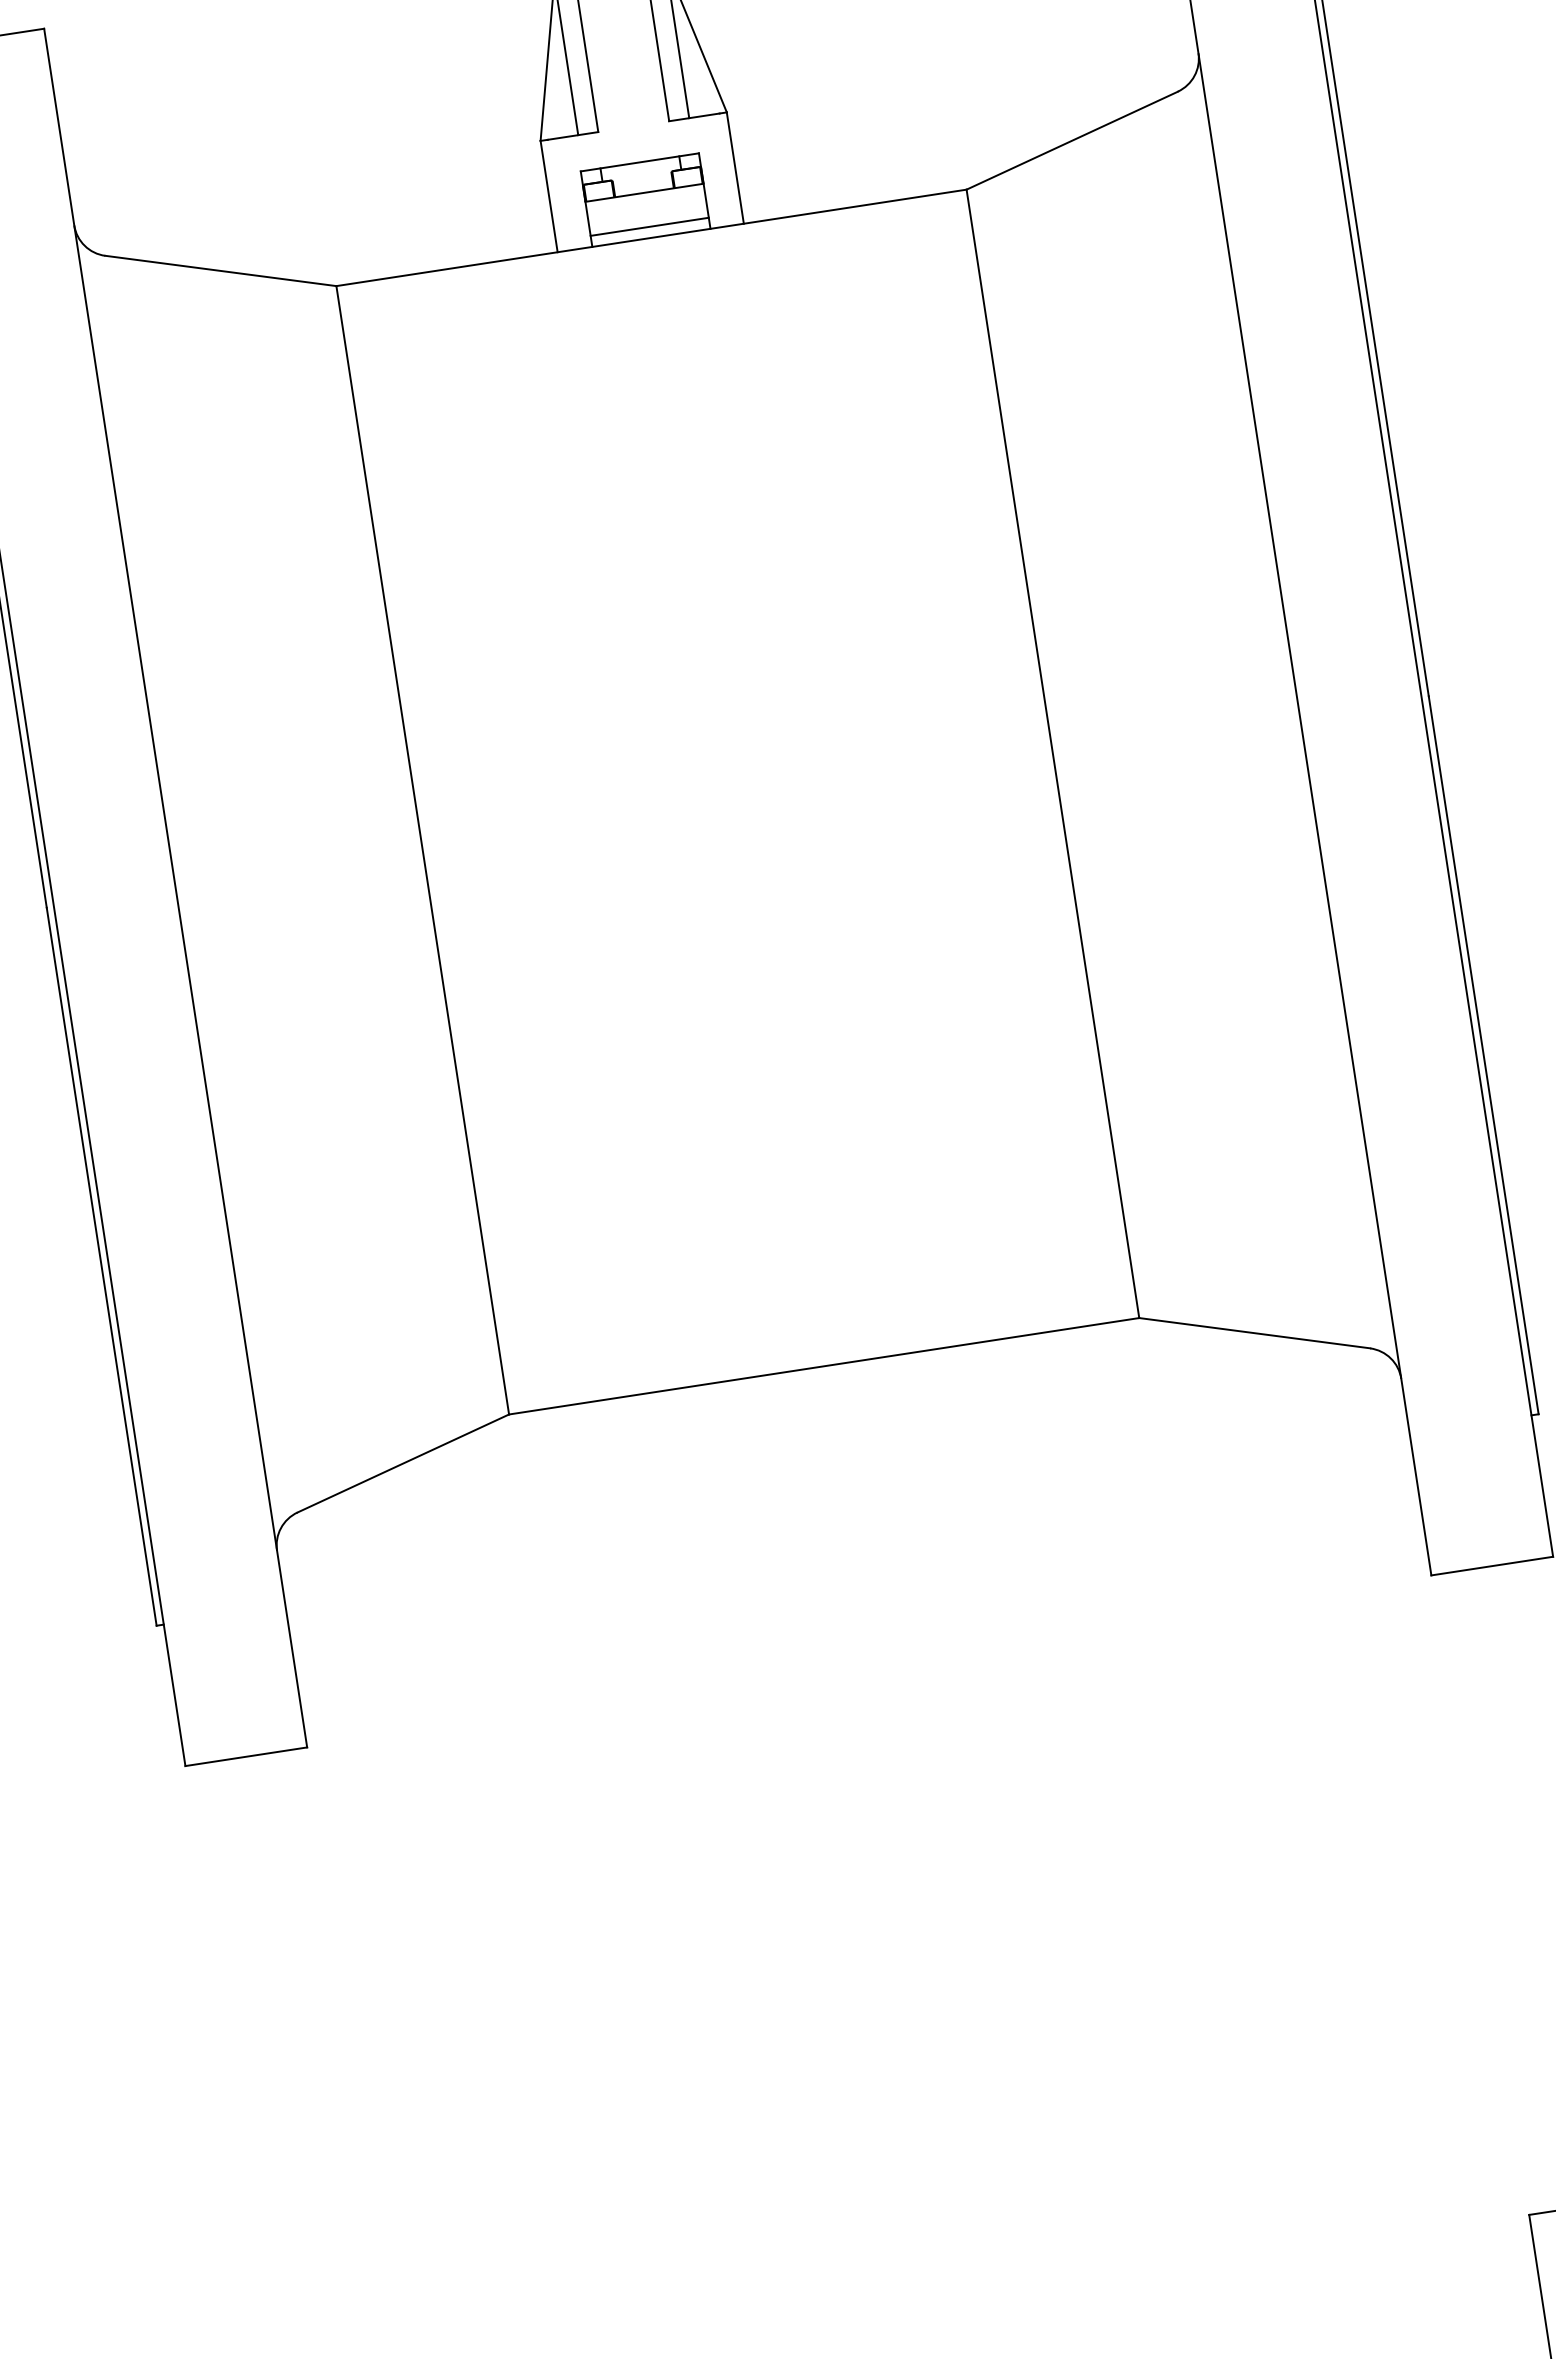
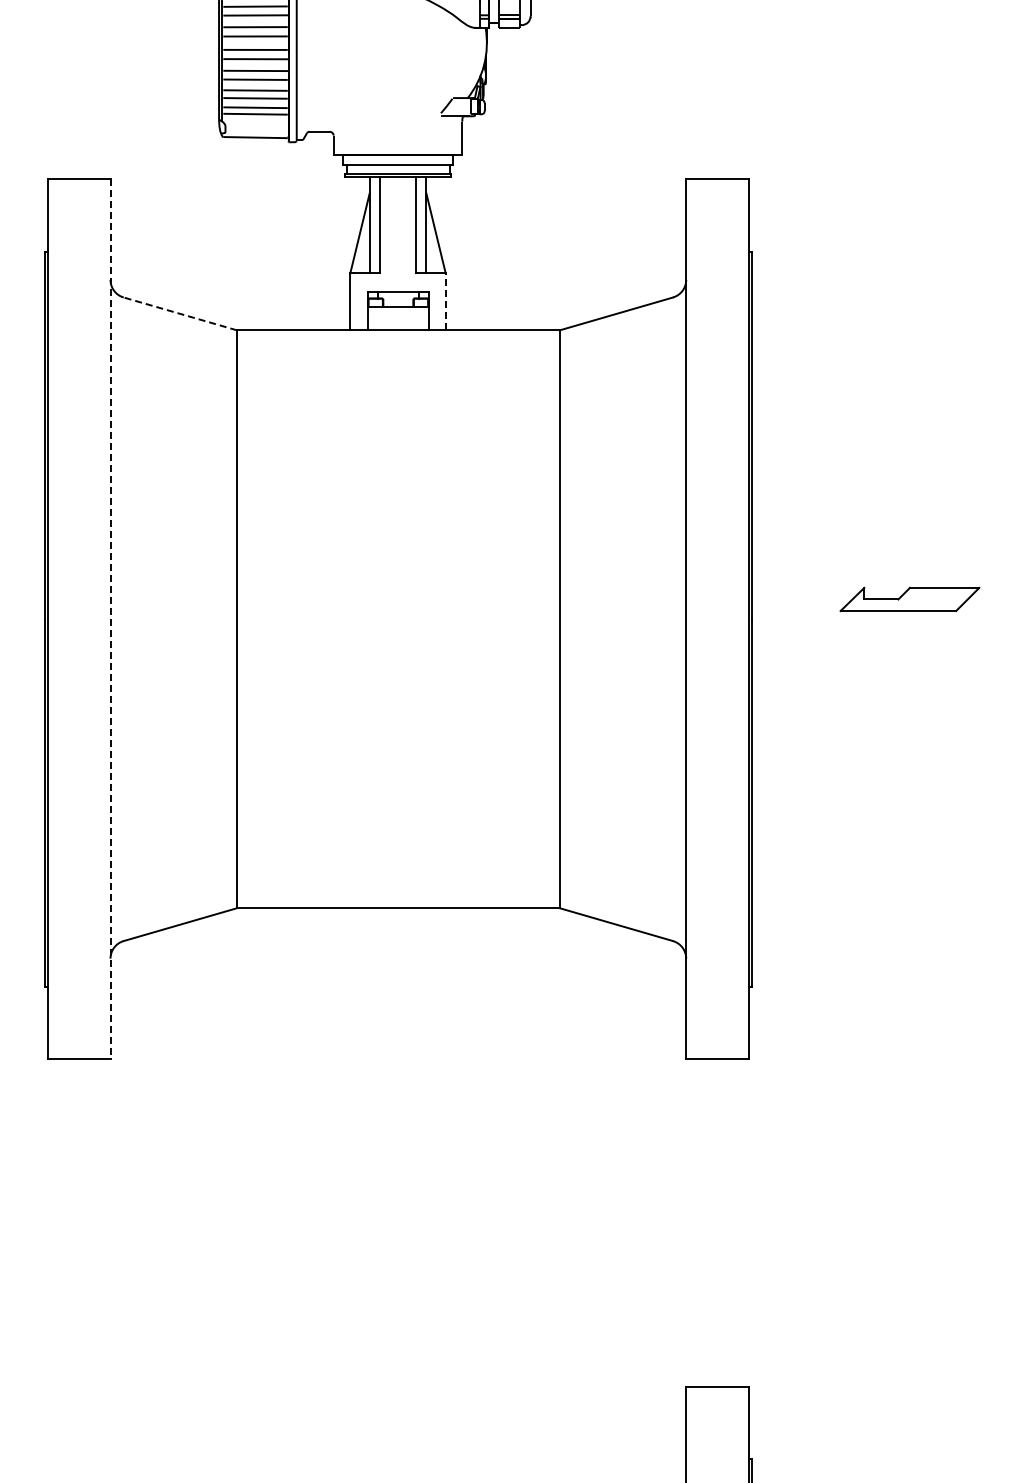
line: (734, 167) -> (445, 301), solid -> dashed
line: (649, 226) -> (398, 324), removed
line: (220, 270) -> (180, 313), solid -> dashed
line: (175, 888) -> (110, 619), solid -> dashed

